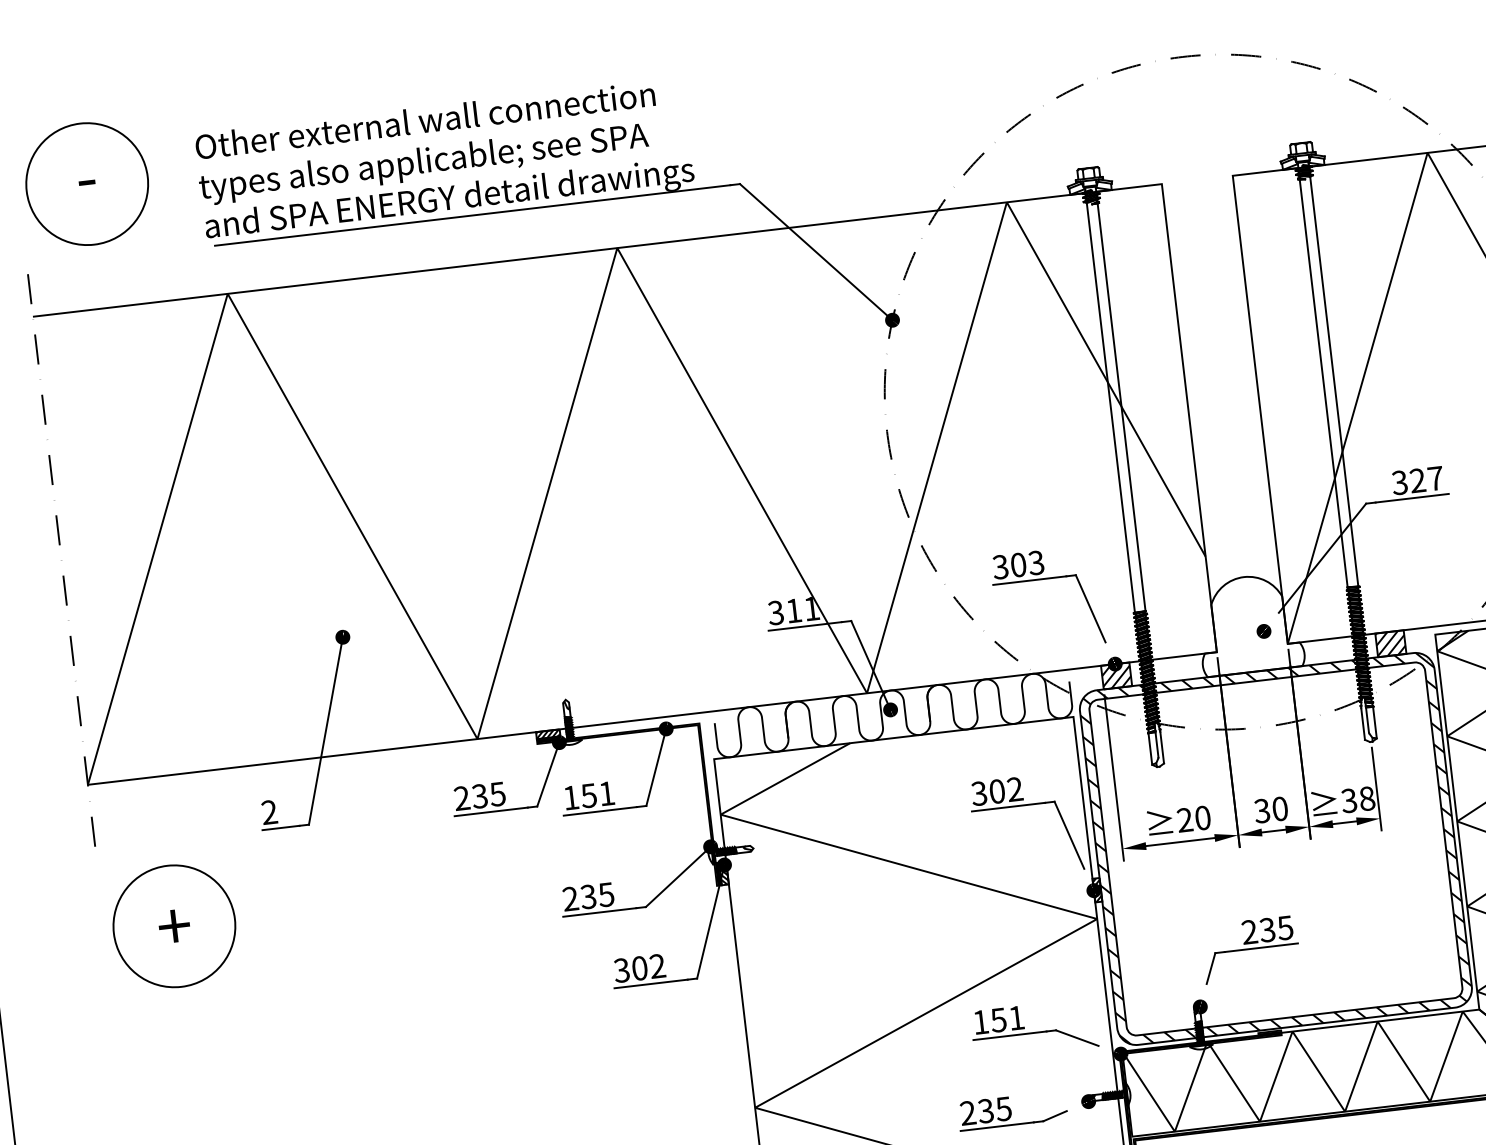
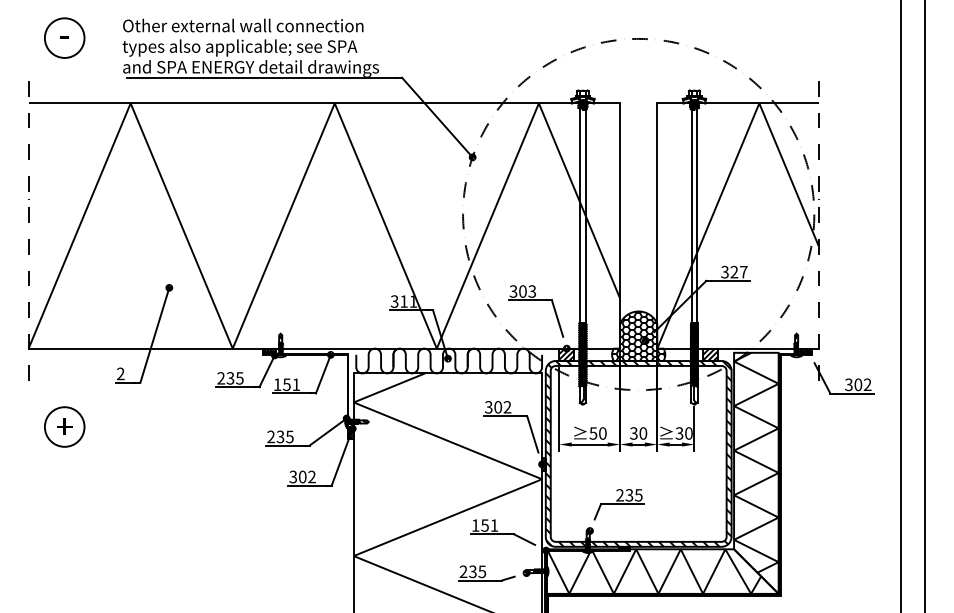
circle: (86, 182) -> (64, 37), size x0.62
hatch: (1249, 624) -> (638, 336), added
text: (1366, 798) -> (688, 433), 38 -> 30
text: (1185, 820) -> (593, 433), 20 -> 50
circle: (173, 925) -> (64, 426), size x0.62

